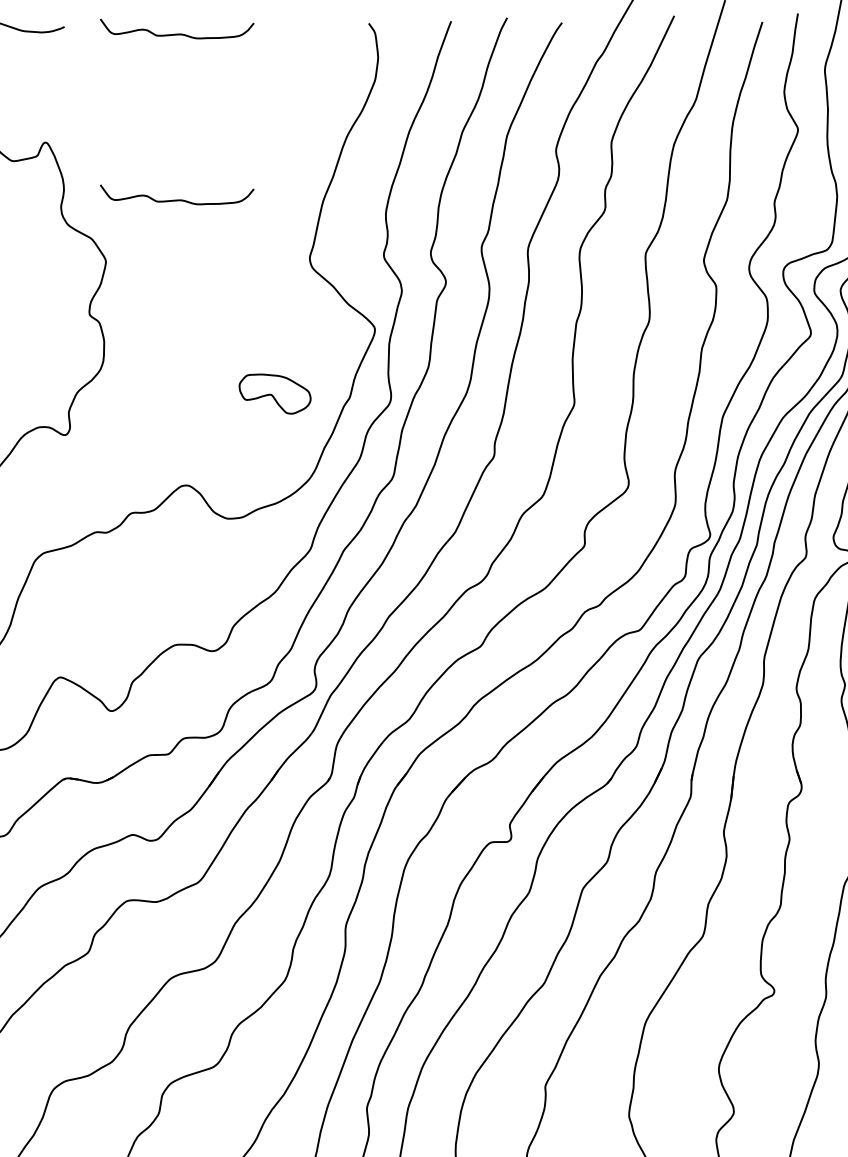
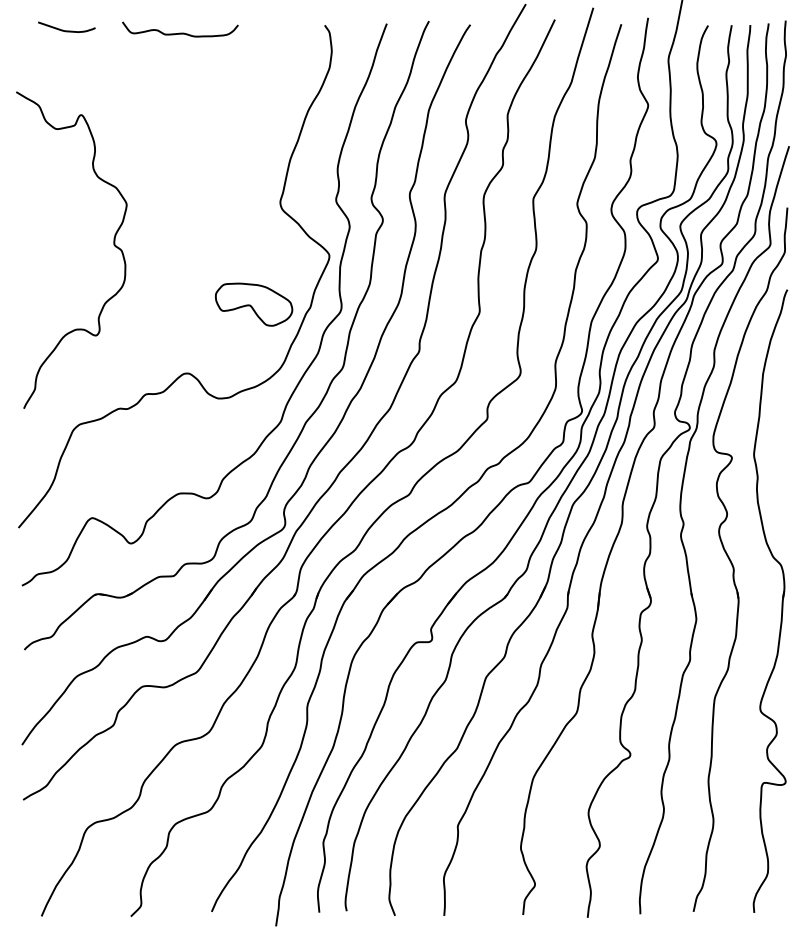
curve: (177, 198) -> (180, 157), removed
part: (275, 393) -> (254, 304), size x1.43

